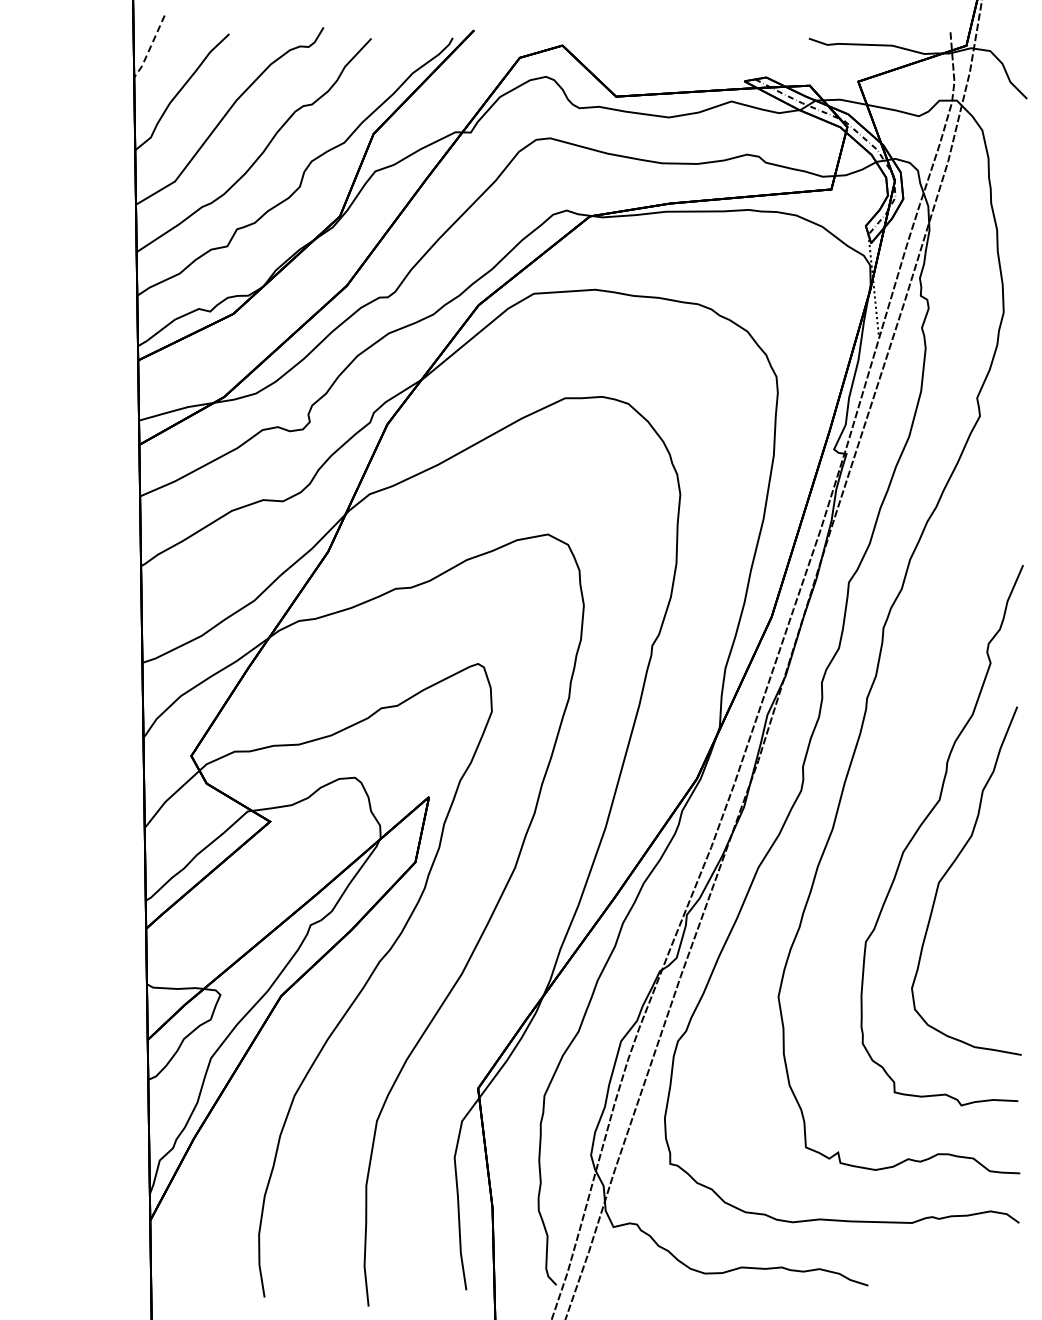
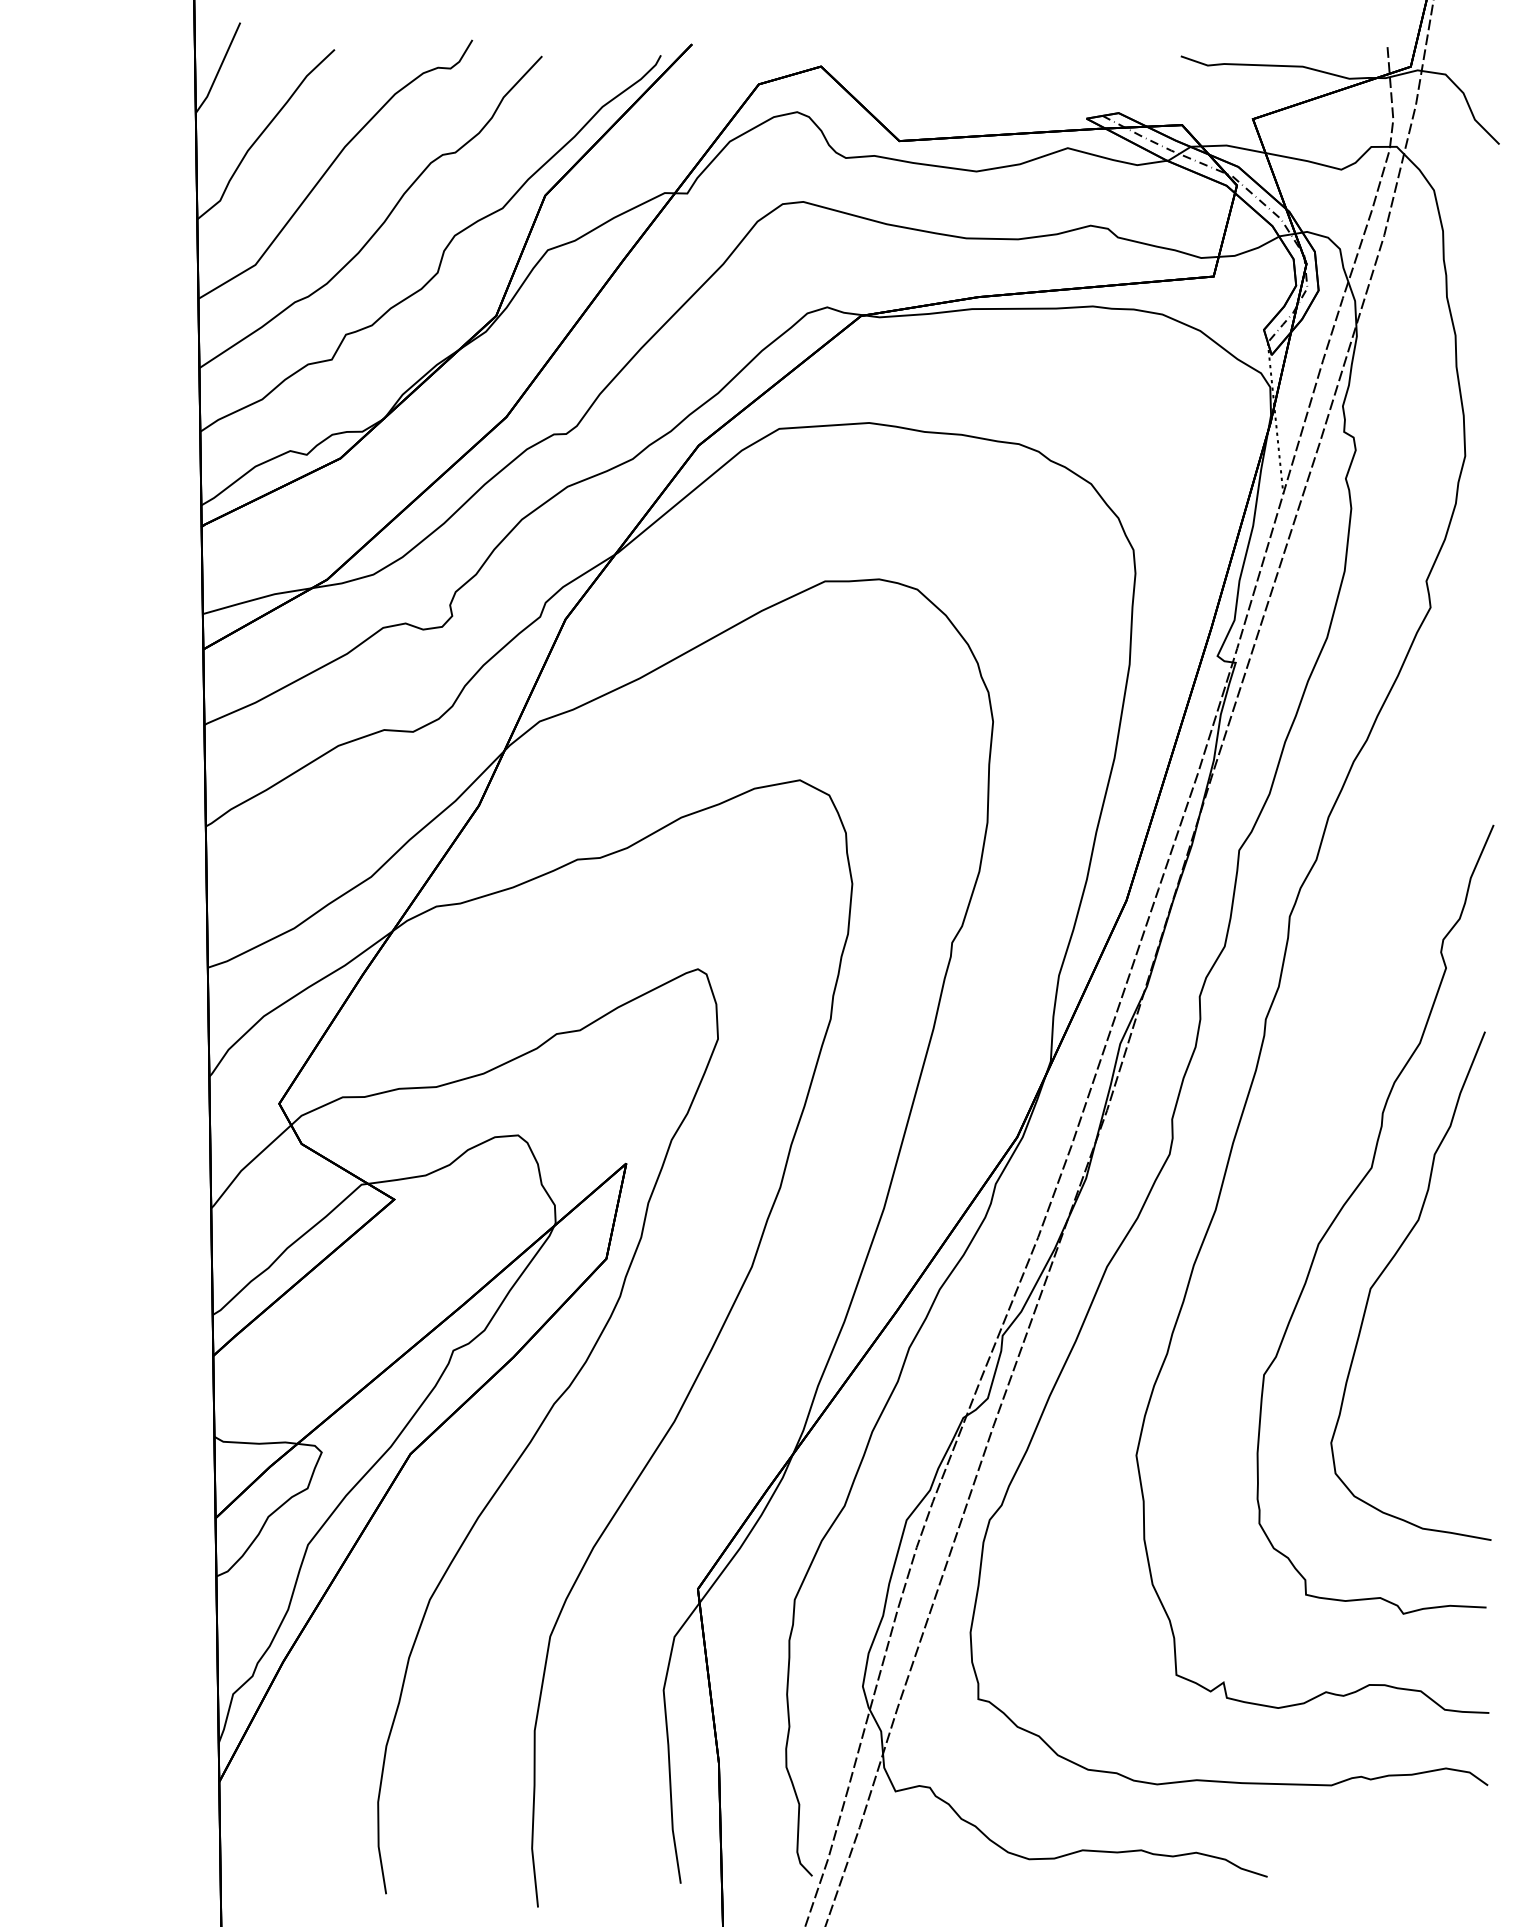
line: (150, 48) -> (219, 70), dashed -> solid

